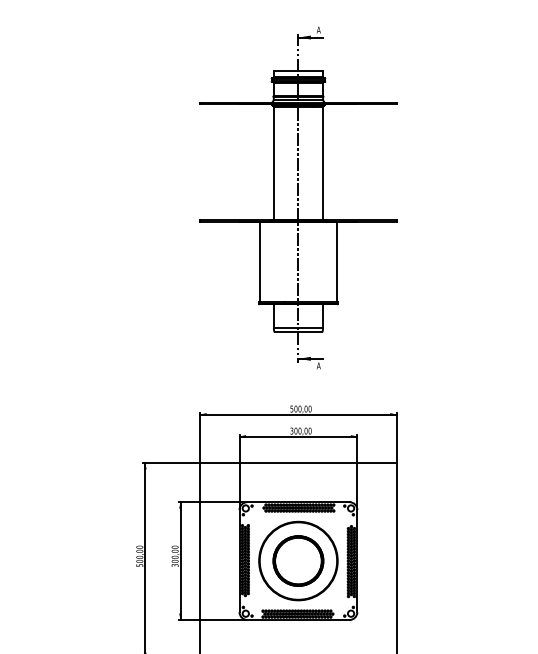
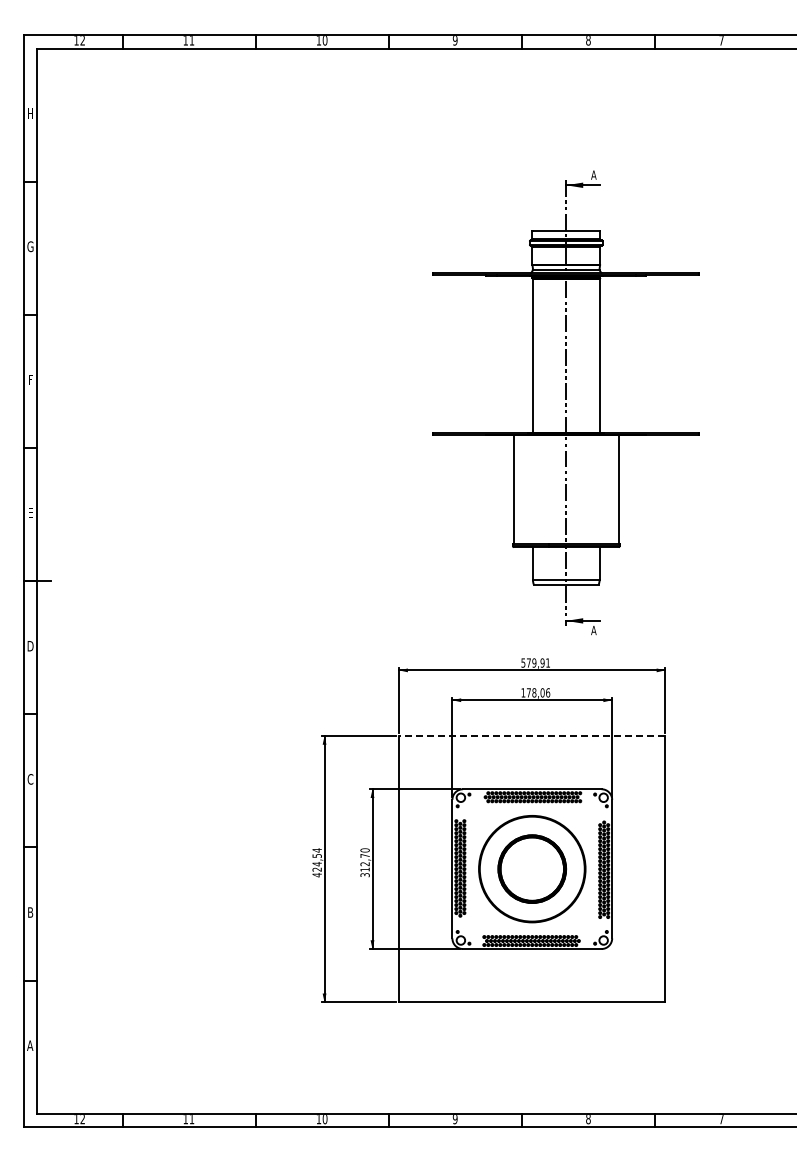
part: (297, 197) -> (565, 402), moved
text: (303, 408) -> (538, 662), 500,00 -> 579,91
text: (300, 430) -> (535, 692), 300,00 -> 178,06
line: (297, 462) -> (531, 735), solid -> dashed
text: (139, 556) -> (316, 862), 500,00 -> 424,54
text: (174, 556) -> (364, 862), 300,00 -> 312,70

